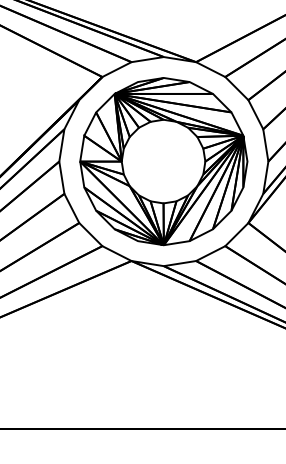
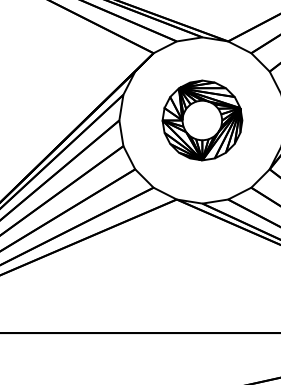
part: (163, 161) -> (202, 120), size x0.6

